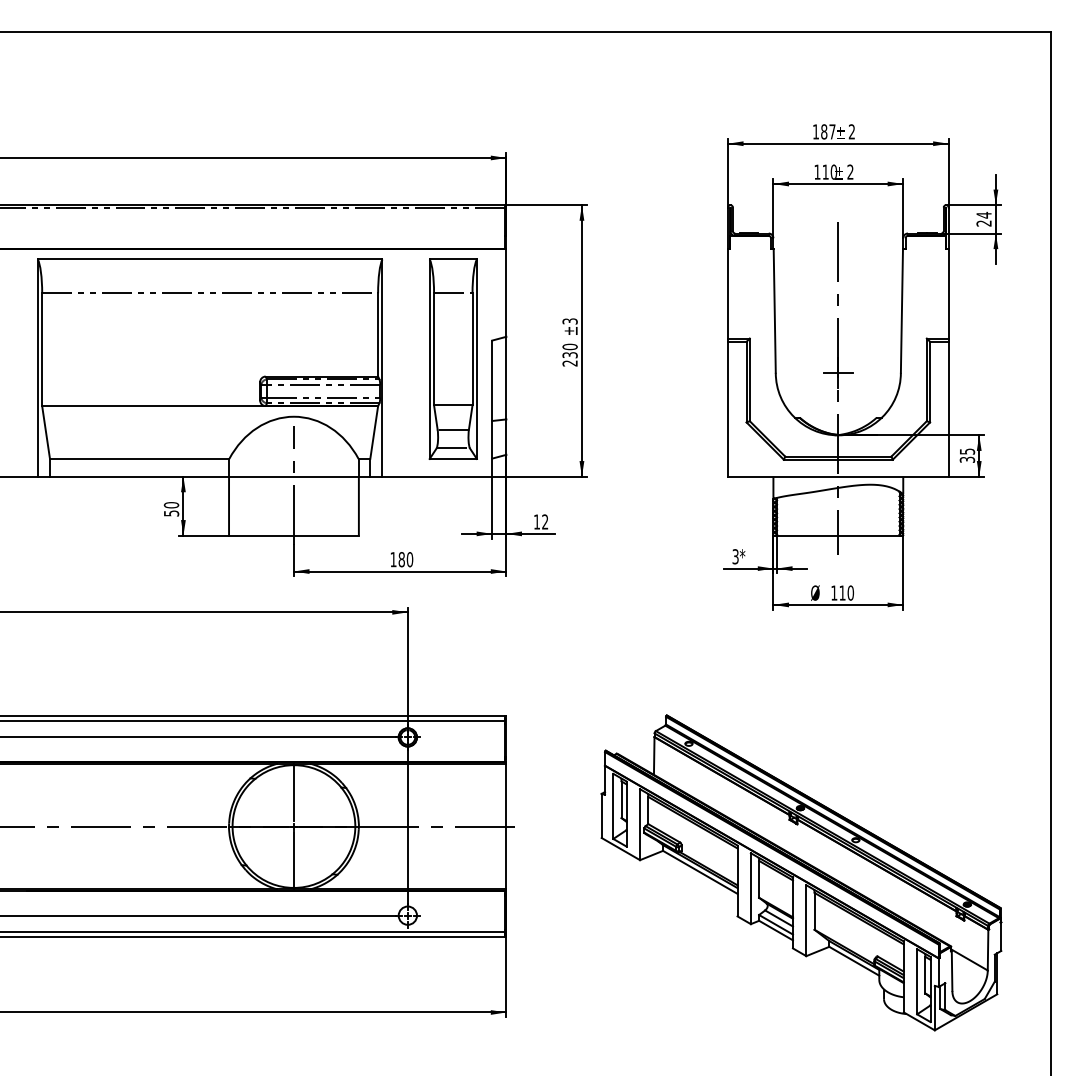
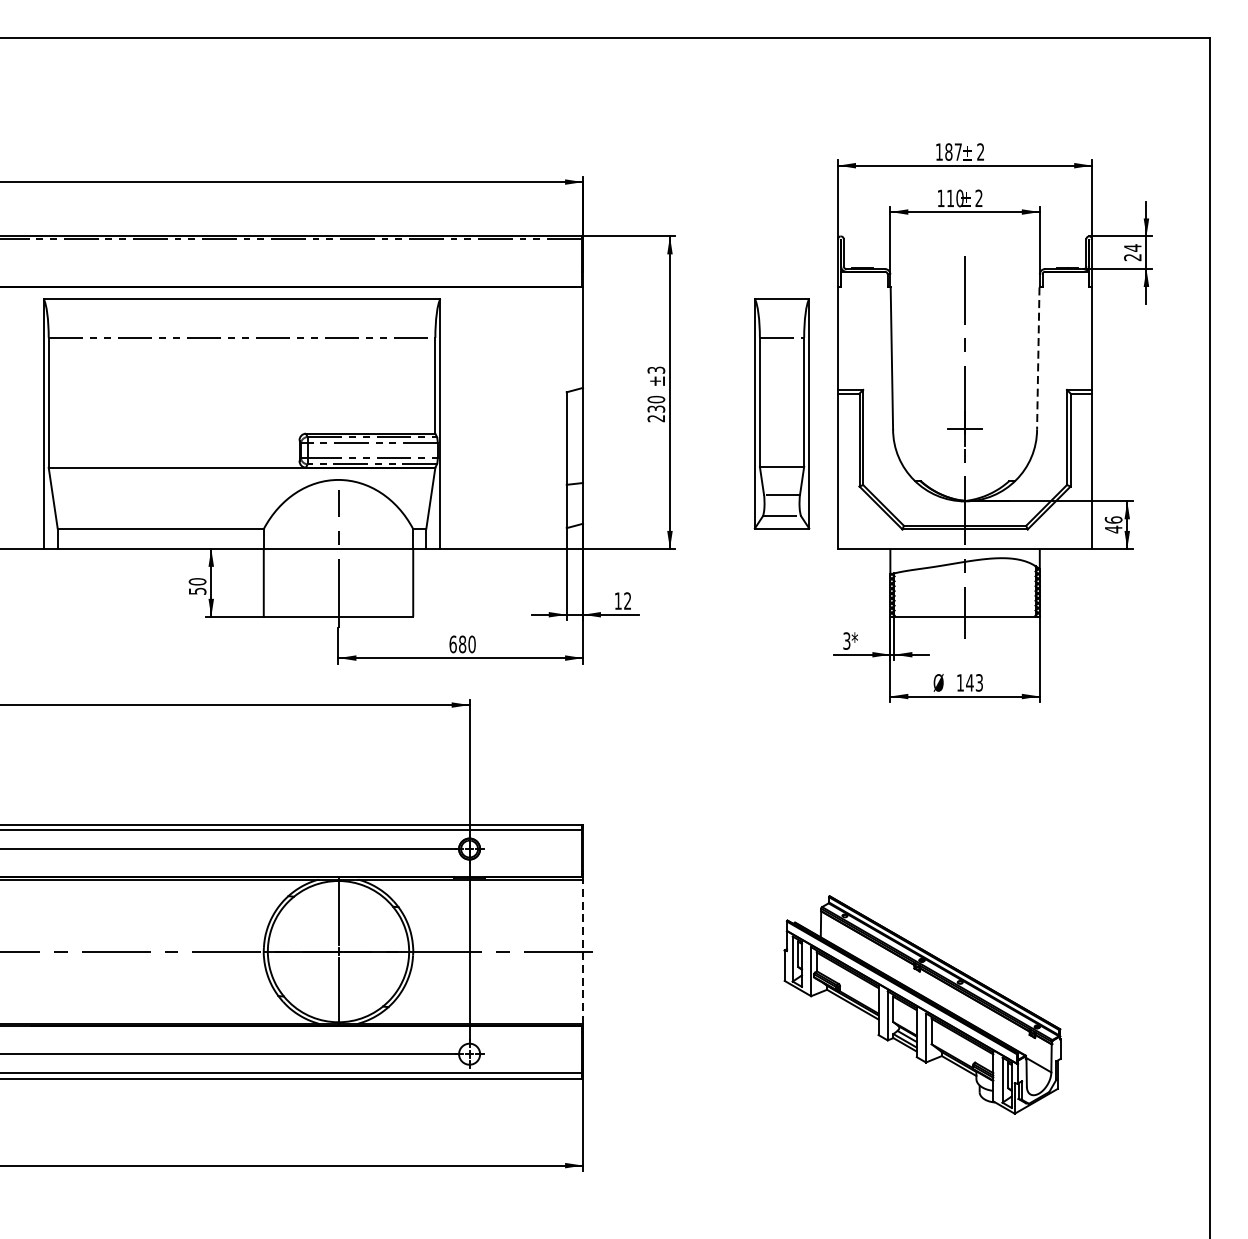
line: (901, 311) -> (1037, 358), solid -> dashed
part: (452, 358) -> (781, 412), moved
text: (967, 455) -> (1113, 524), 35 -> 46
text: (393, 559) -> (453, 644), 180 -> 680
text: (846, 592) -> (974, 682), 110 -> 143
line: (506, 826) -> (583, 951), solid -> dashed
part: (801, 872) -> (922, 1004), size x0.6

